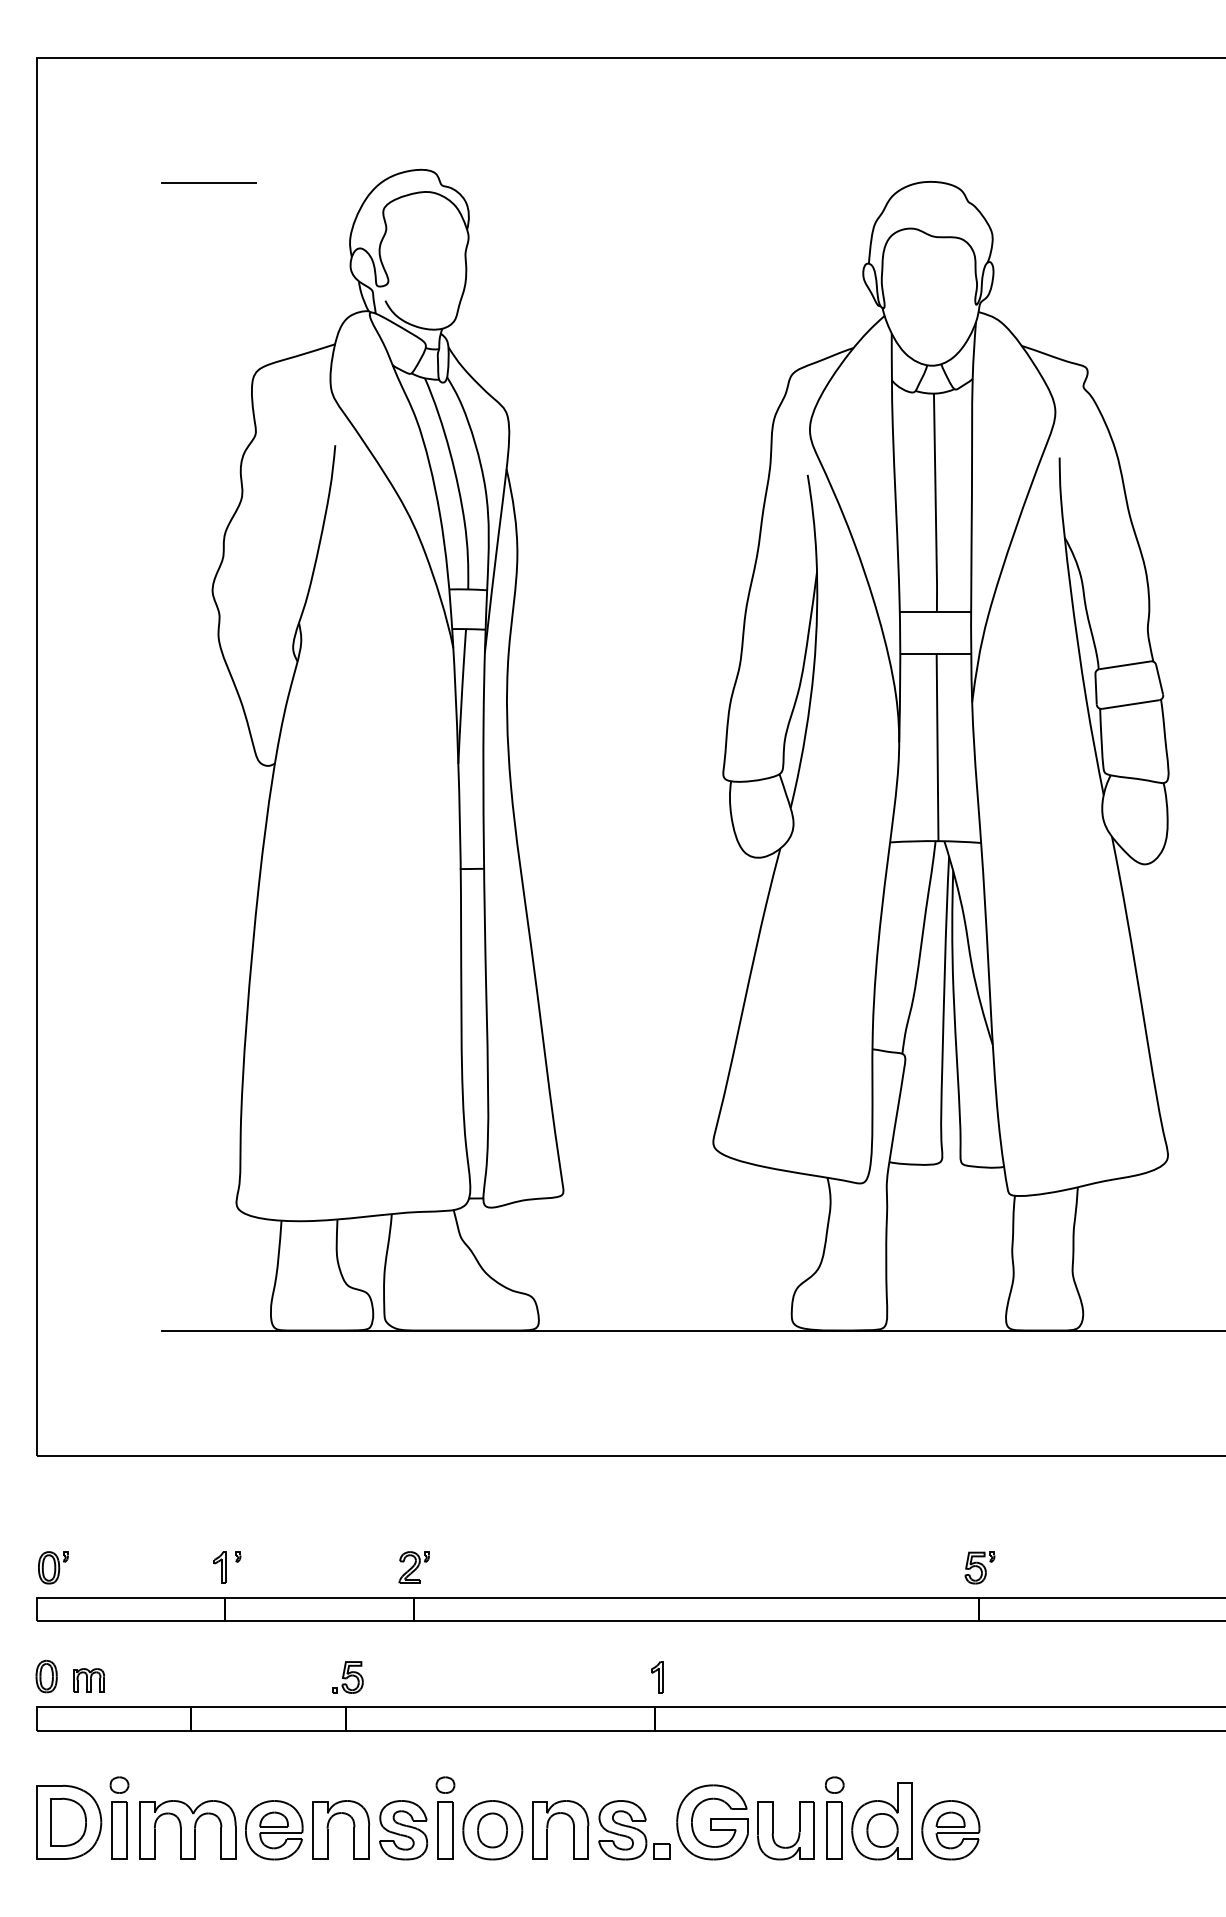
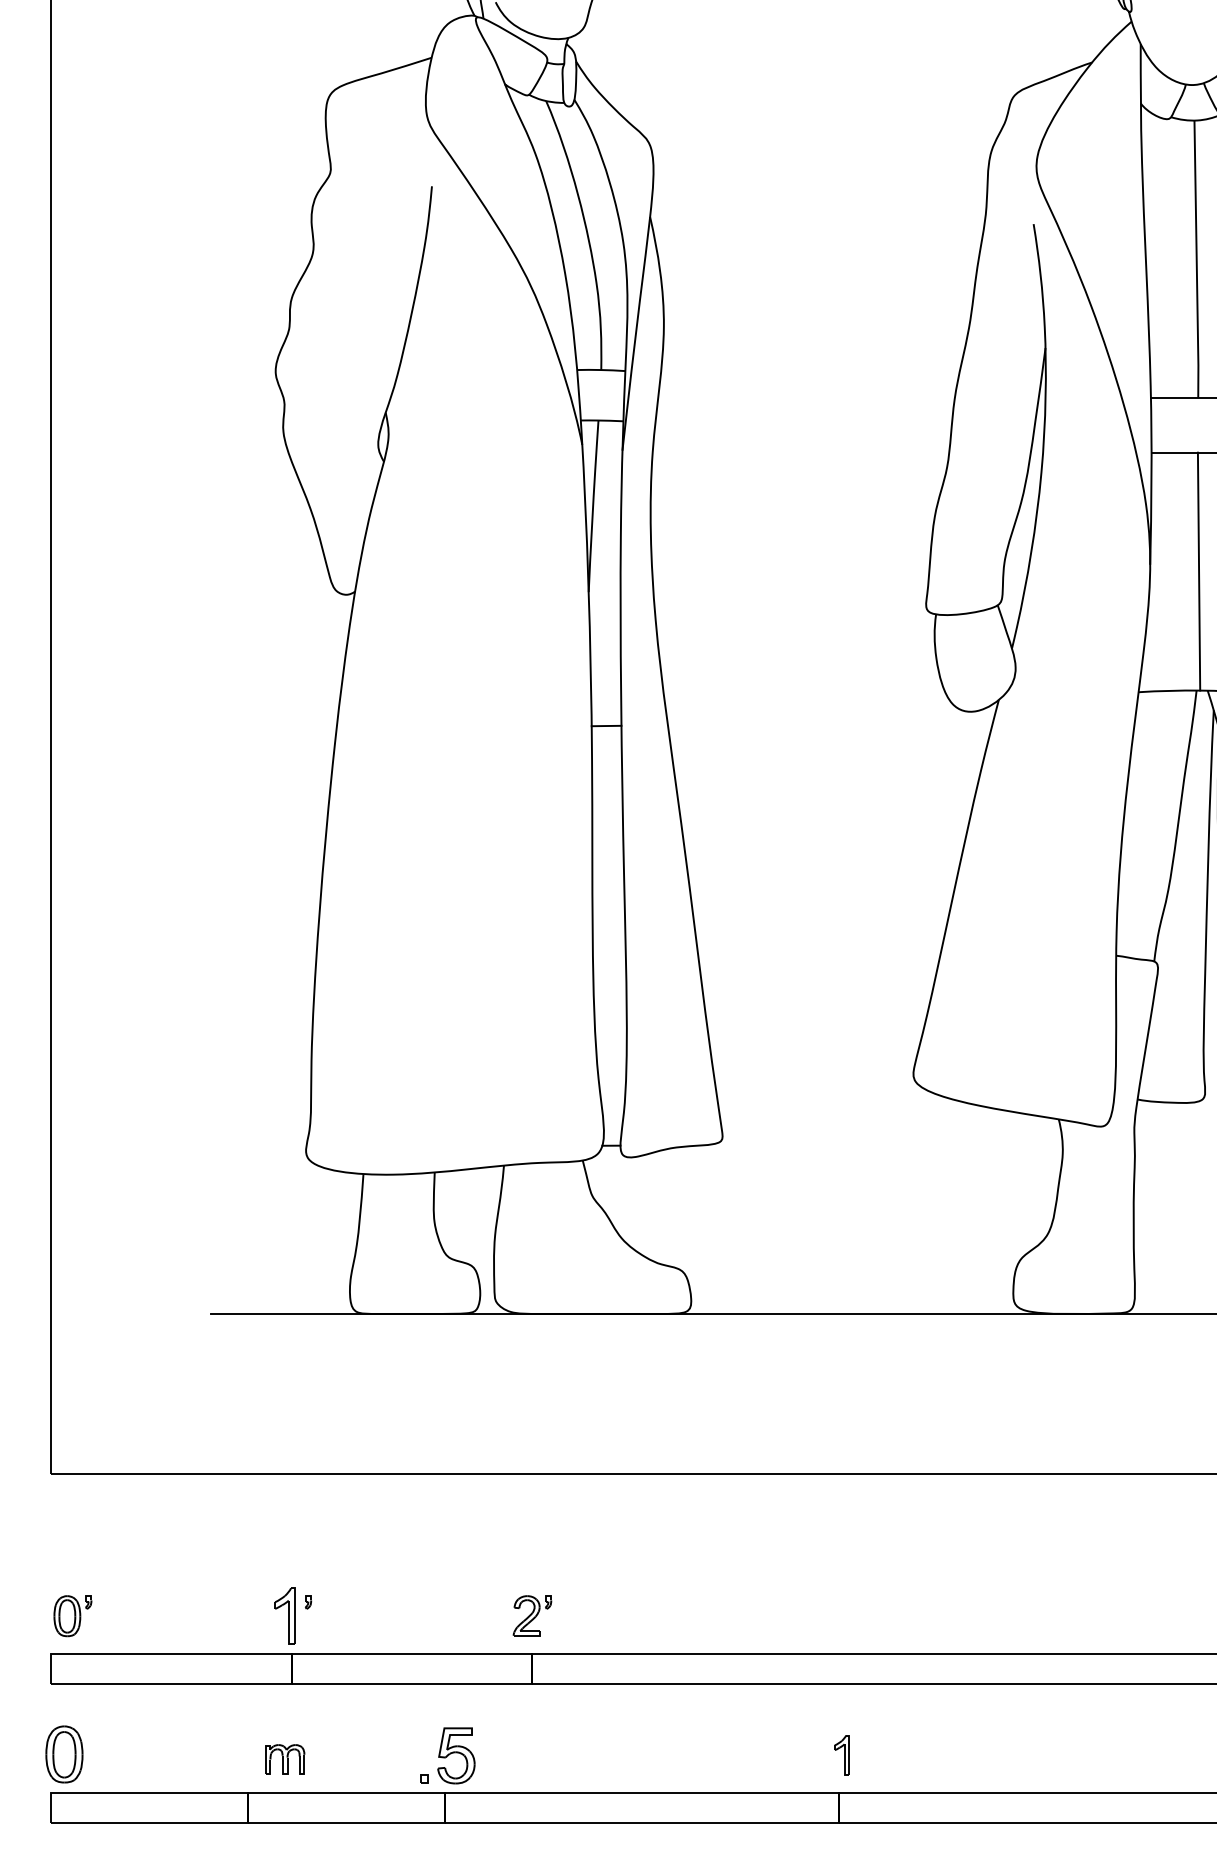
part: (219, 1567) -> (284, 1615), size x1.4
part: (46, 1676) -> (64, 1754), size x1.4
part: (347, 1677) -> (447, 1755), size x1.4
part: (88, 1680) -> (284, 1759), moved

